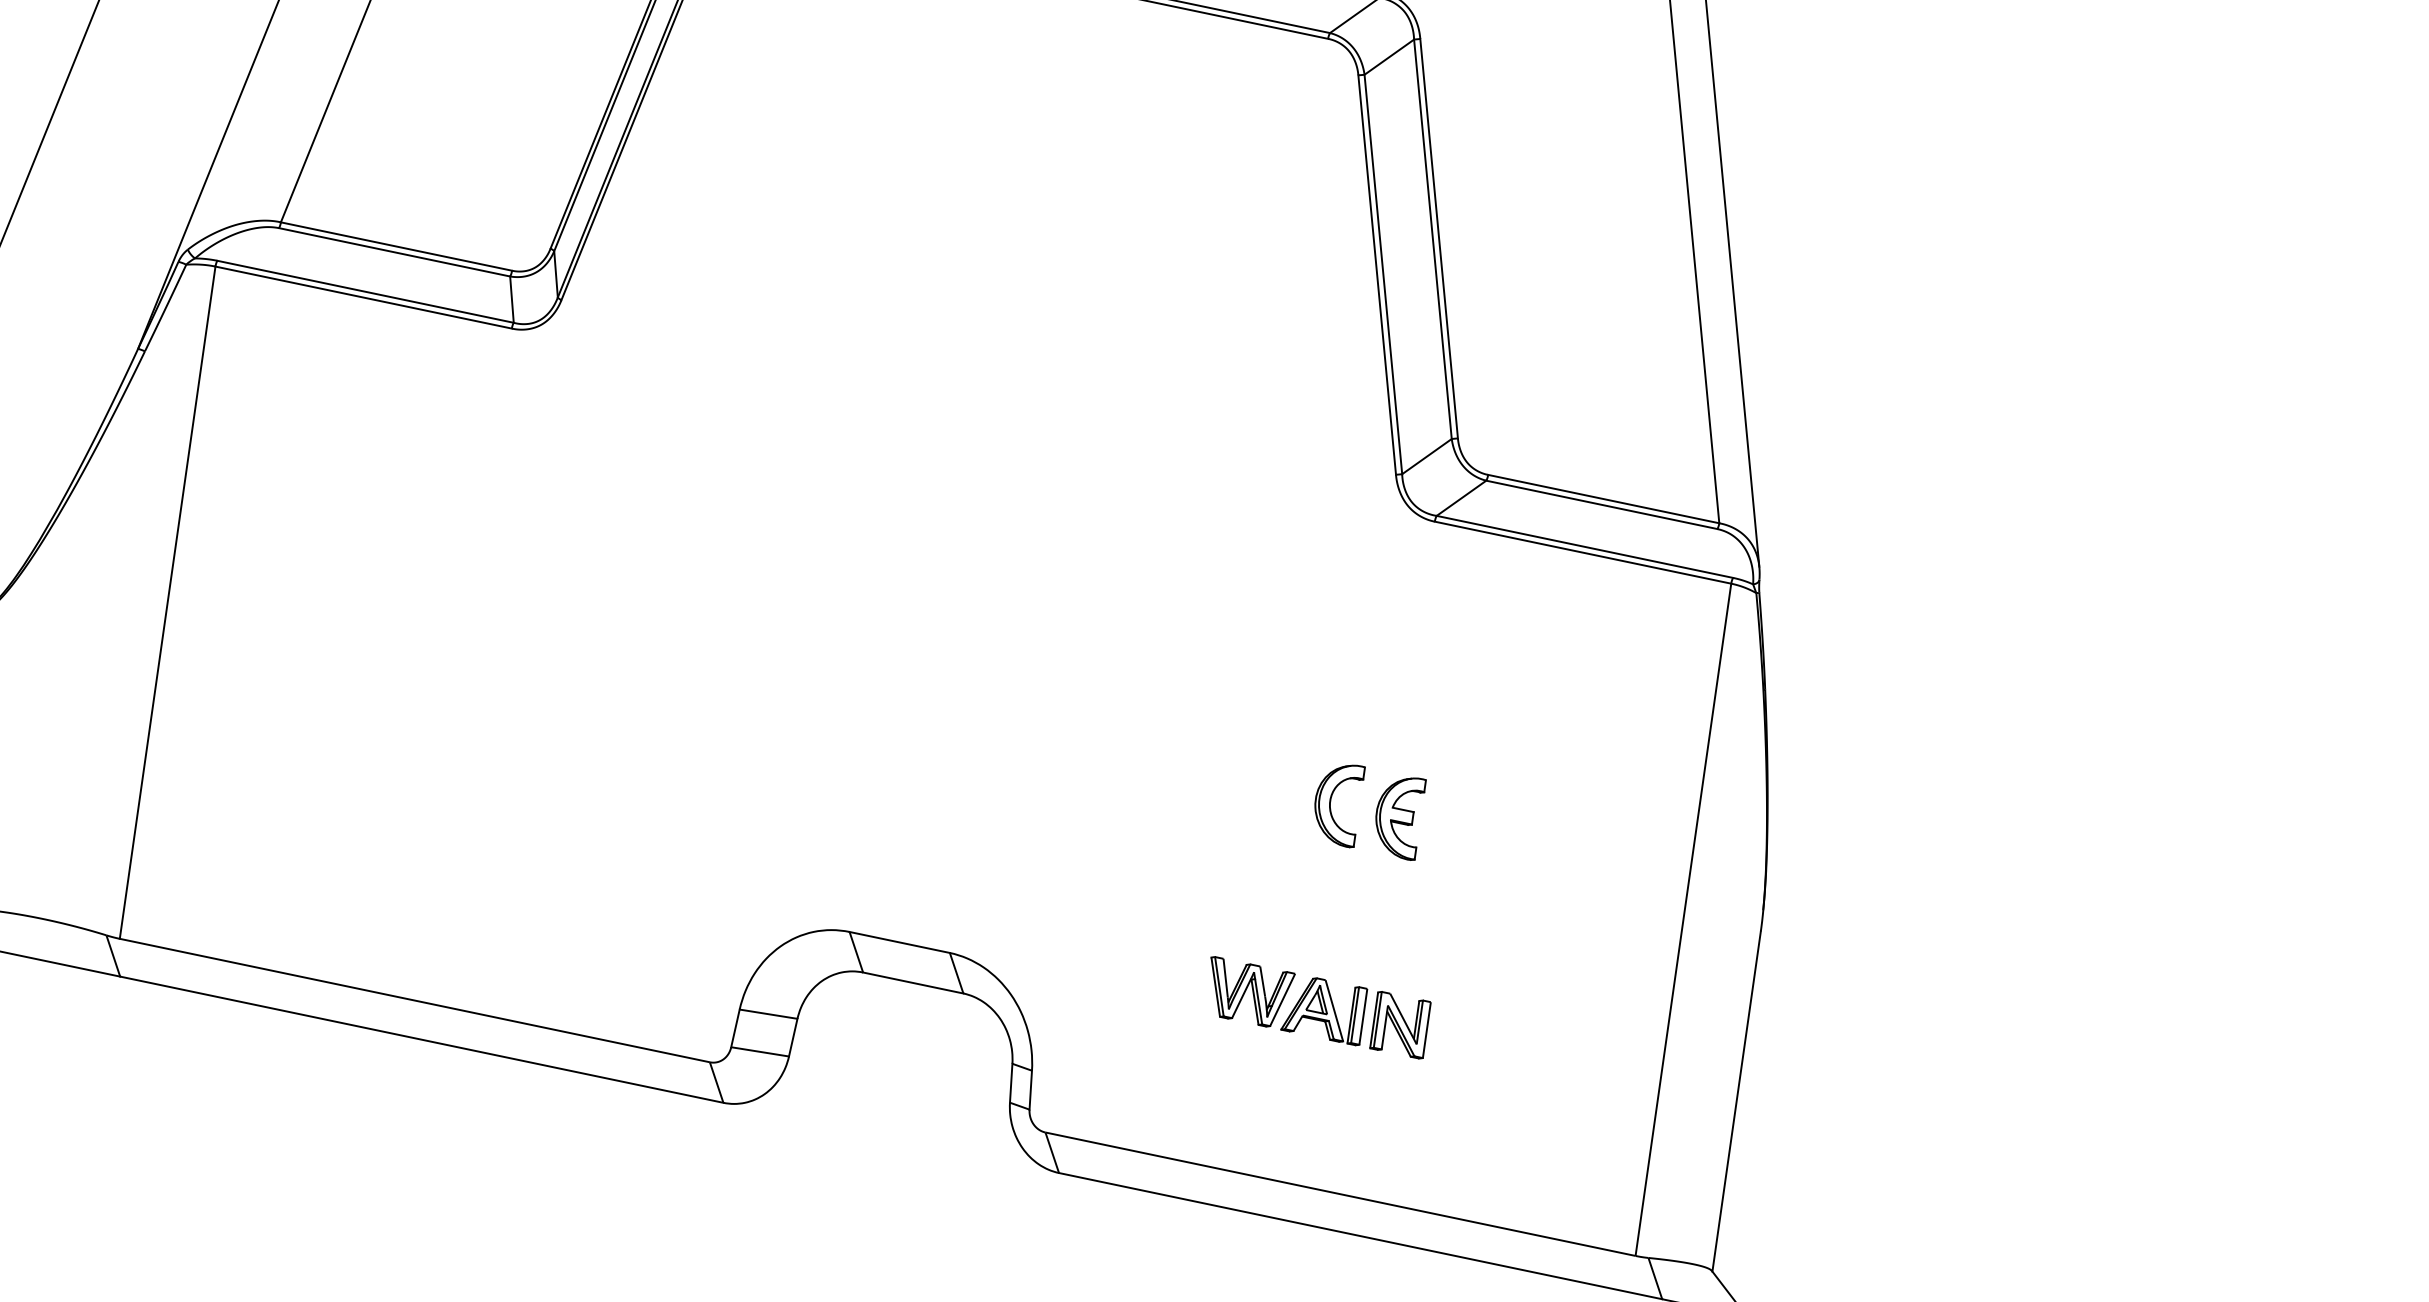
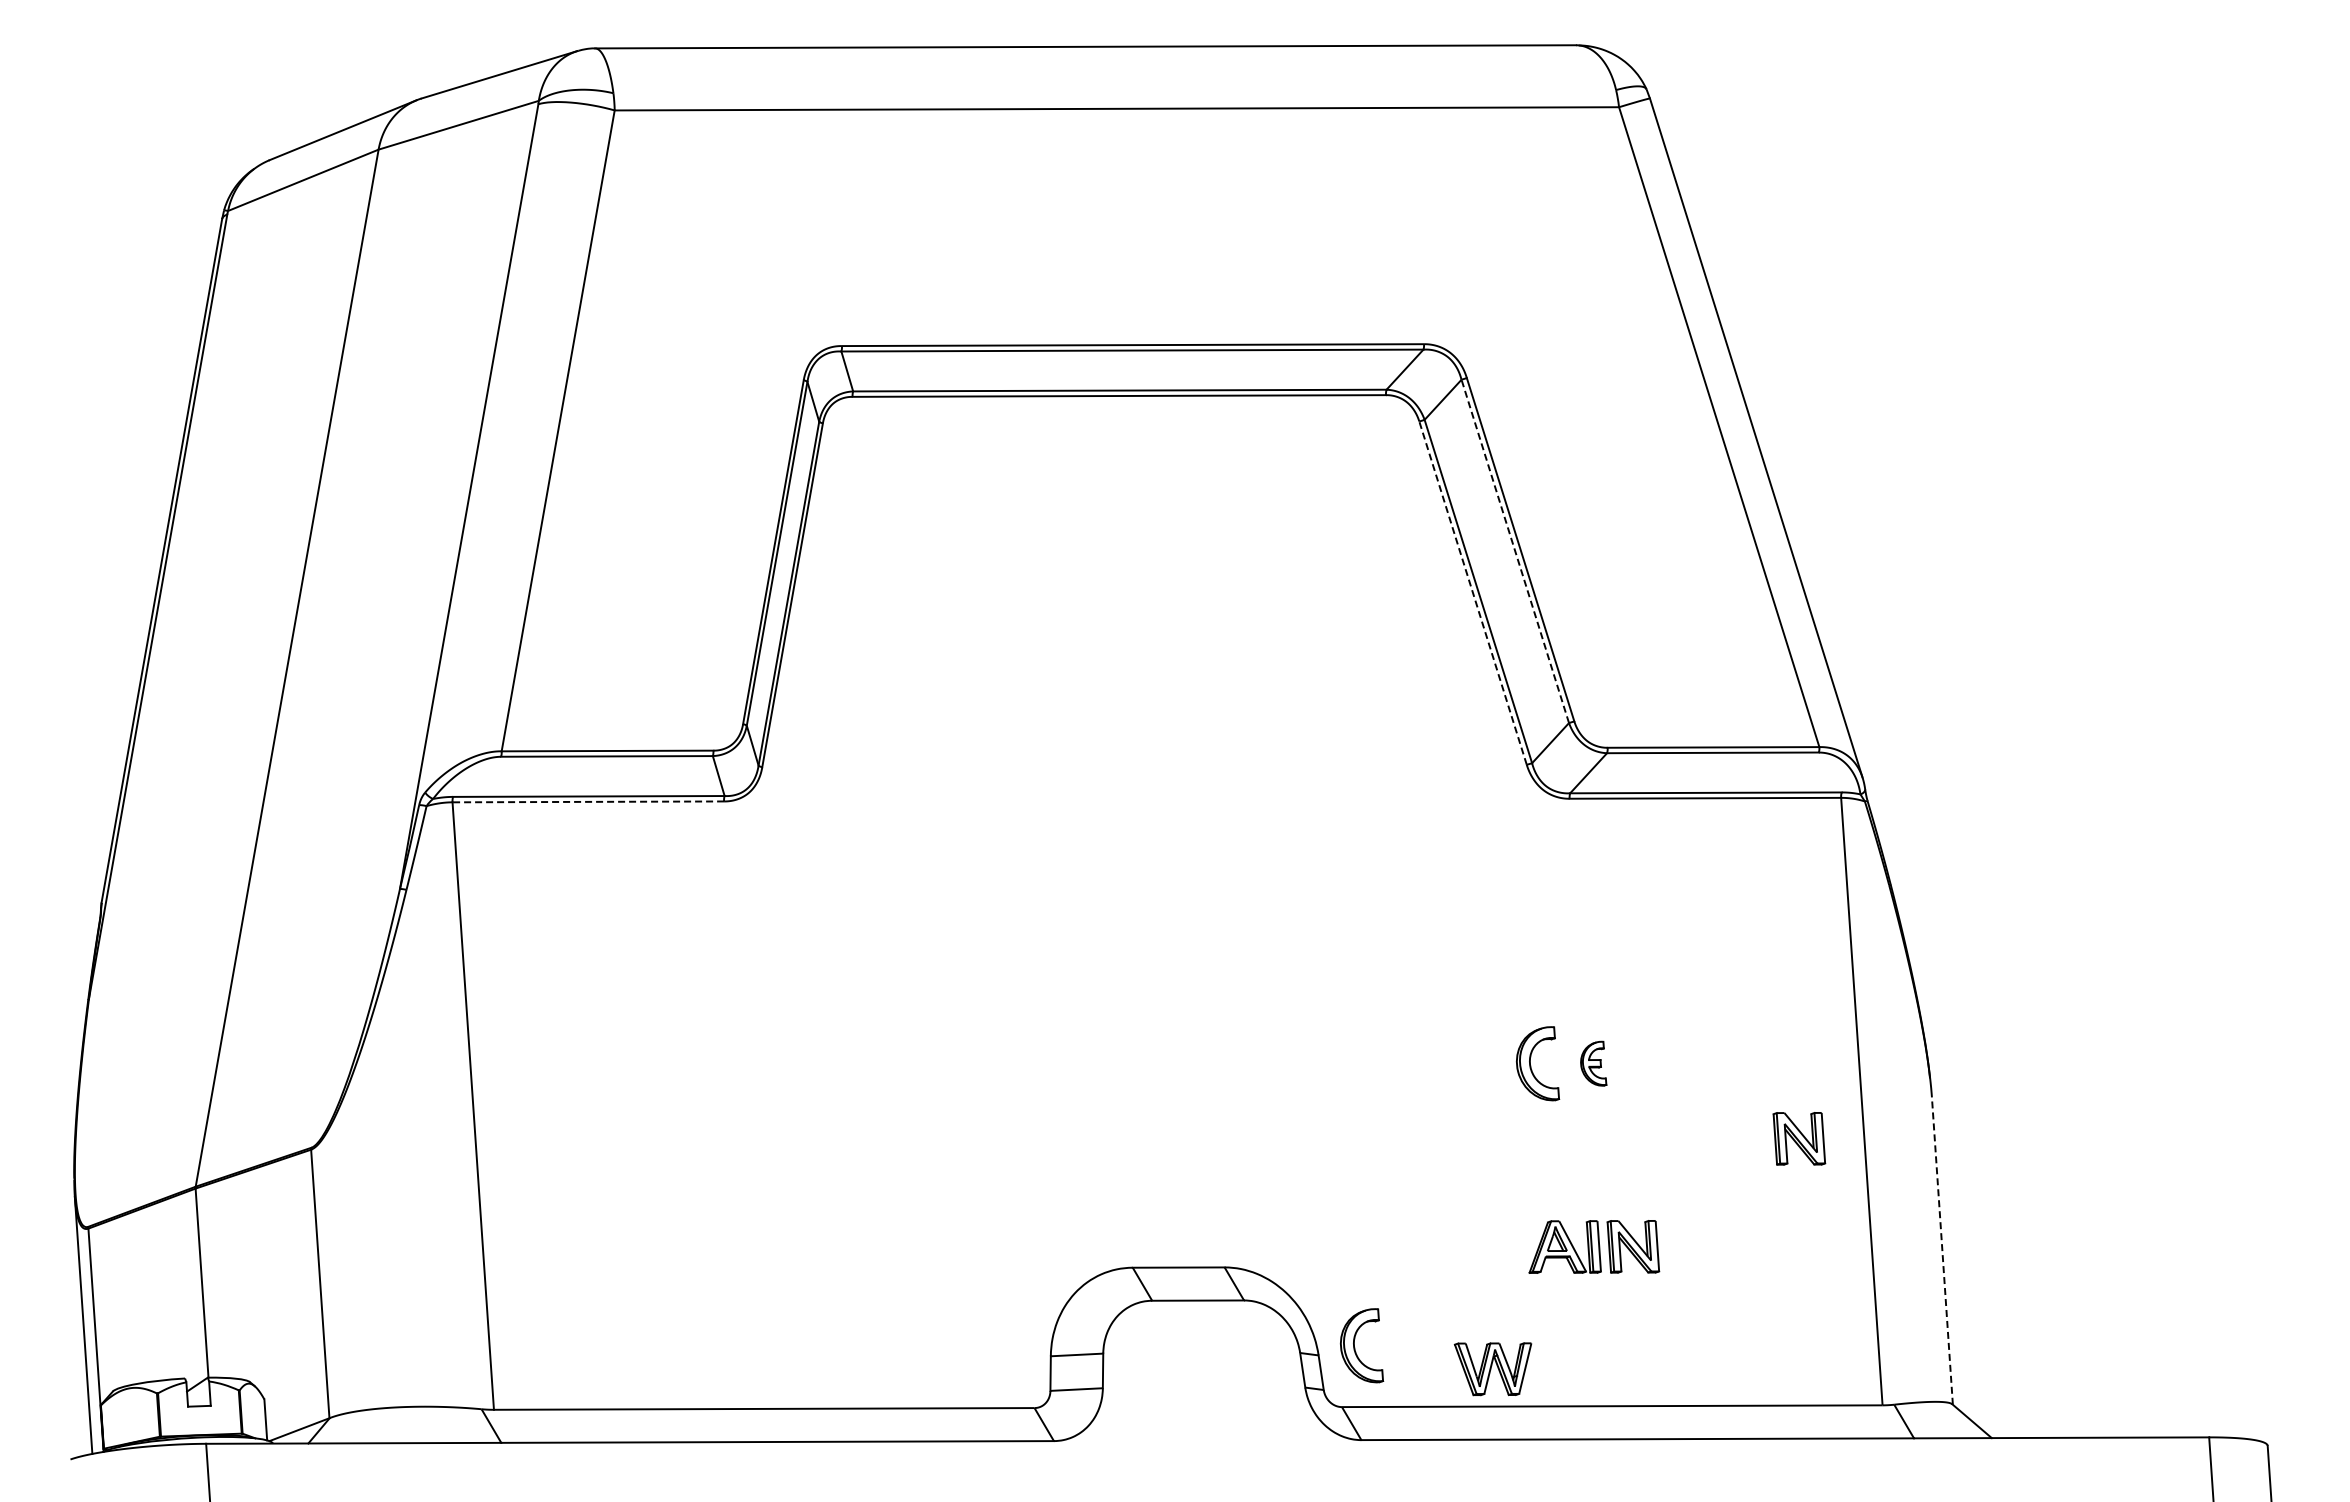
line: (1433, 239) -> (1515, 551), solid -> dashed
line: (1377, 275) -> (1473, 593), solid -> dashed
line: (363, 297) -> (588, 801), solid -> dashed
part: (1399, 816) -> (1593, 1063), size x0.6
part: (1606, 945) -> (1799, 1138), added
part: (1246, 993) -> (1492, 1369), moved
part: (1074, 1070) -> (1355, 1347), added
line: (1736, 1100) -> (1942, 1250), solid -> dashed

